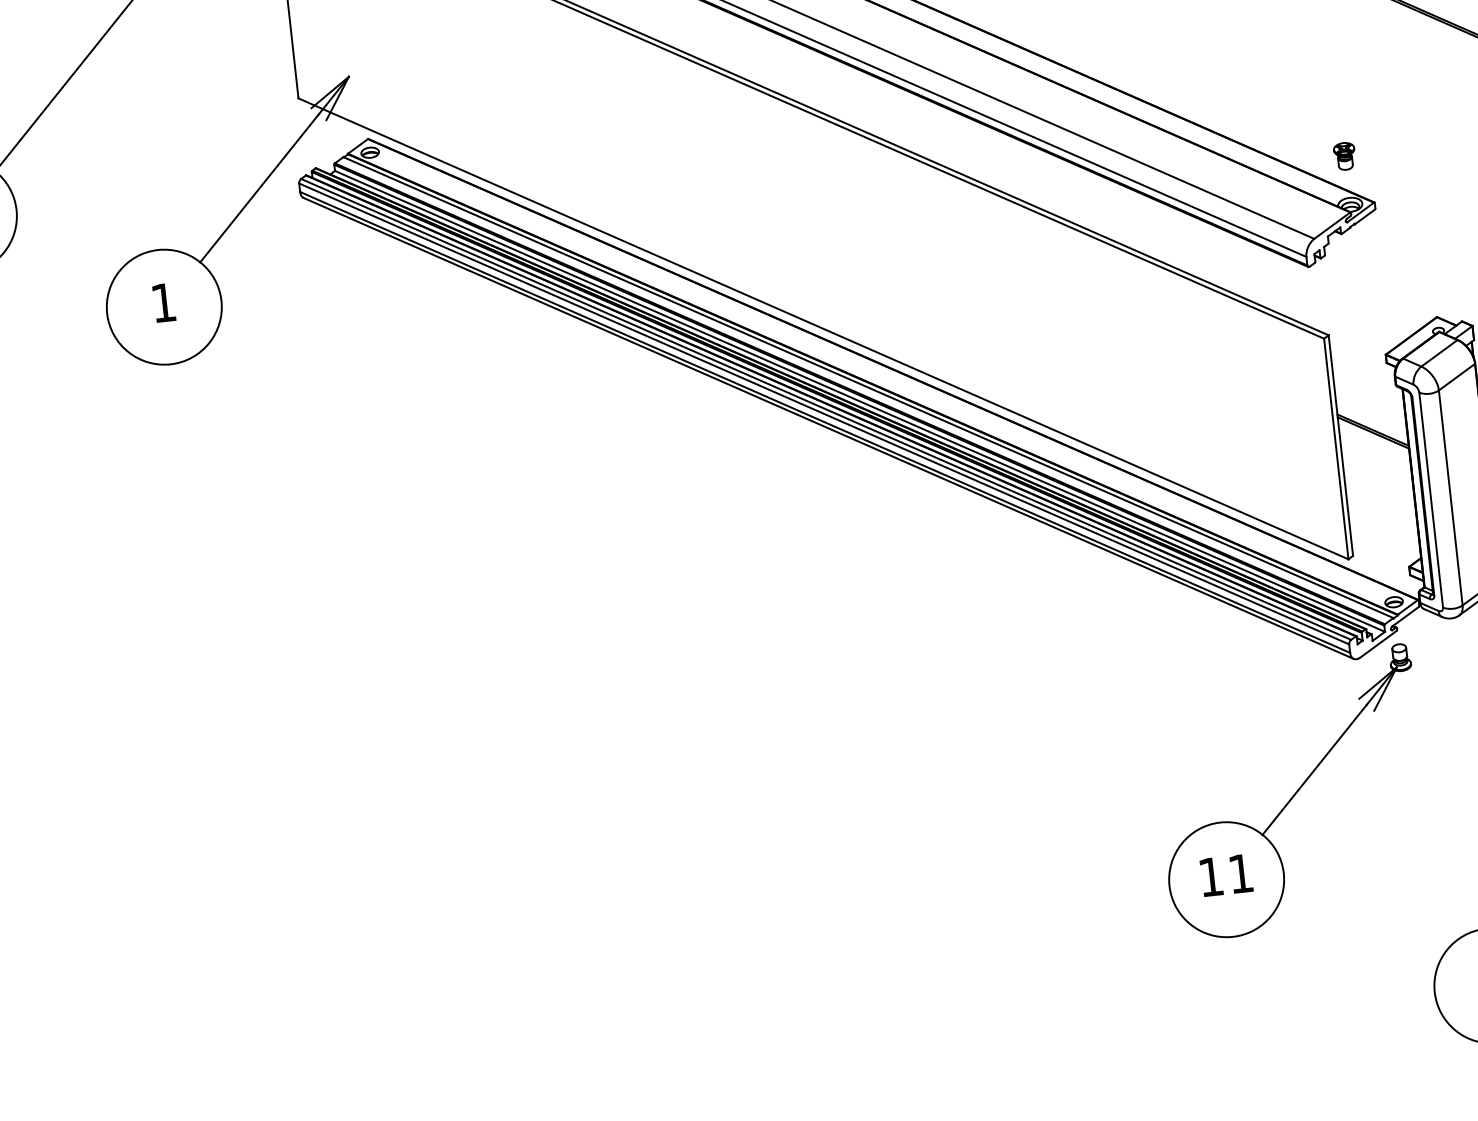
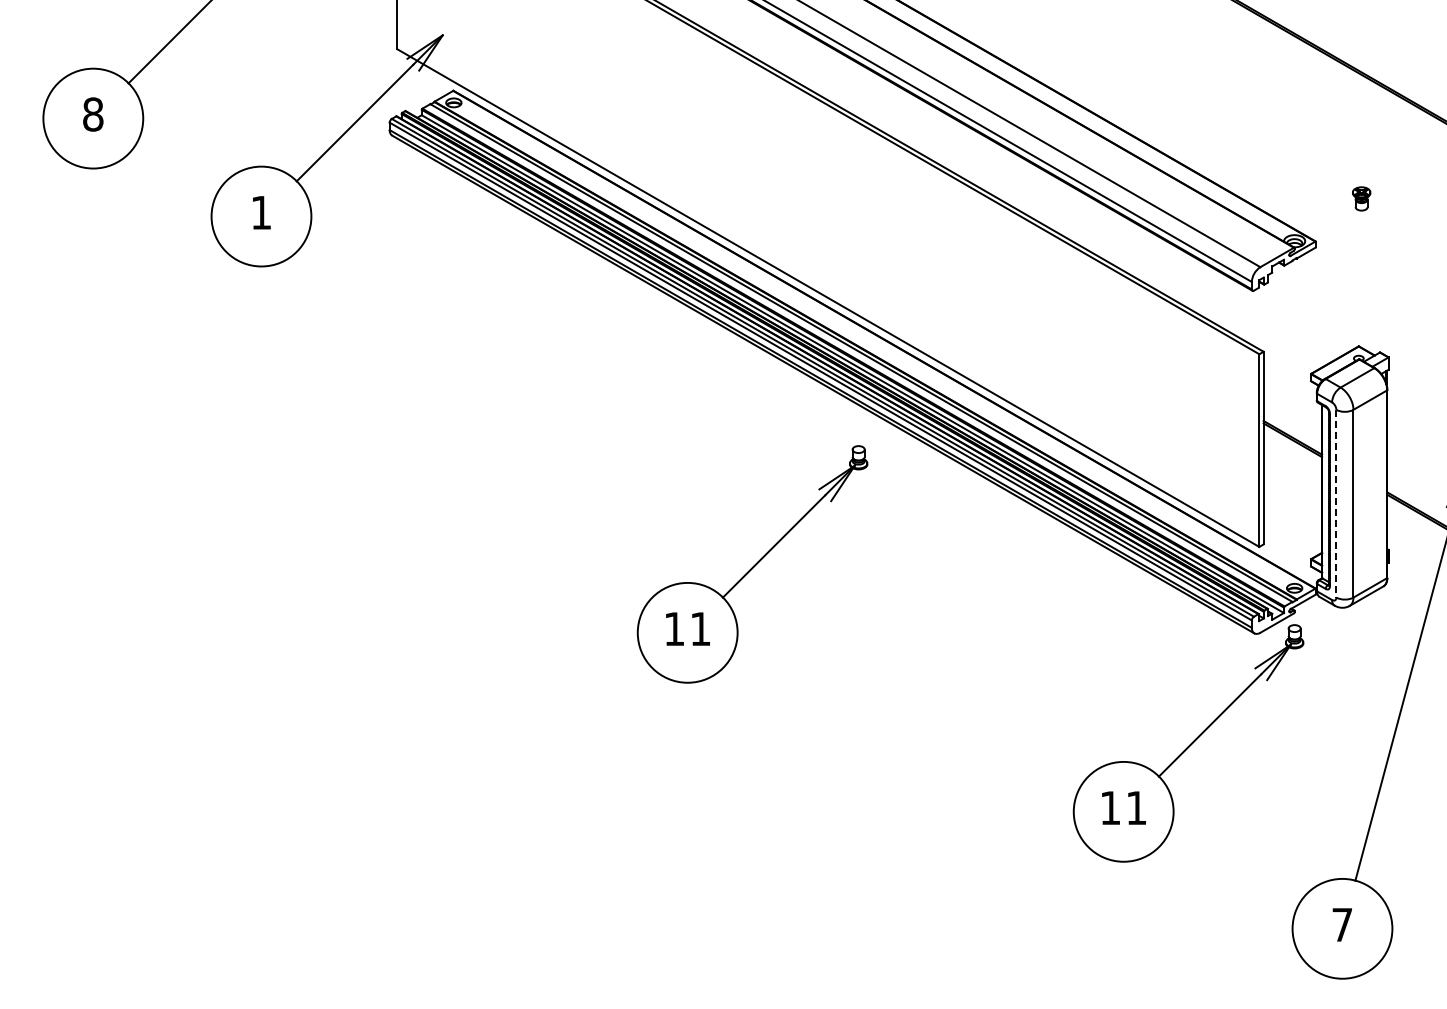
part: (1344, 155) -> (1361, 198), moved
line: (1431, 499) -> (1336, 503), solid -> dashed
part: (770, 643) -> (752, 564), added

